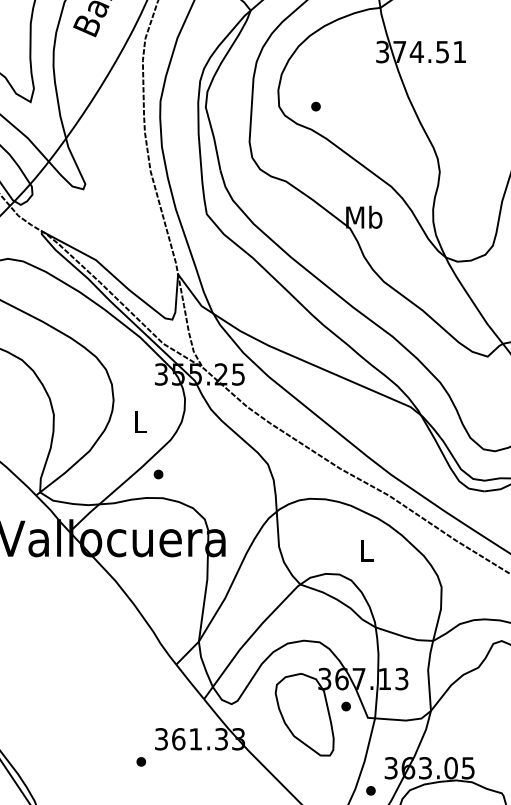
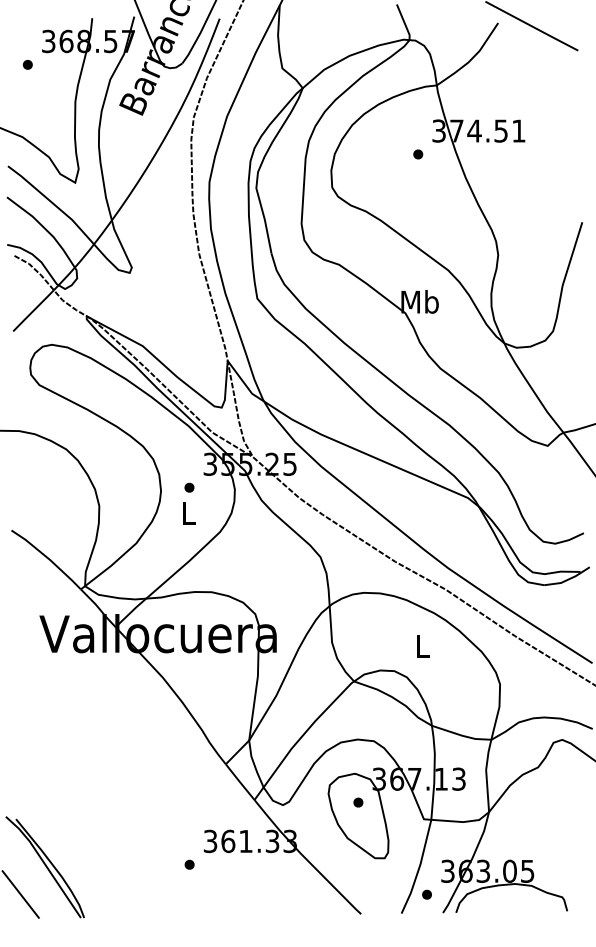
part: (316, 106) -> (418, 154), moved
part: (158, 474) -> (189, 487), moved
part: (346, 706) -> (358, 802), moved

